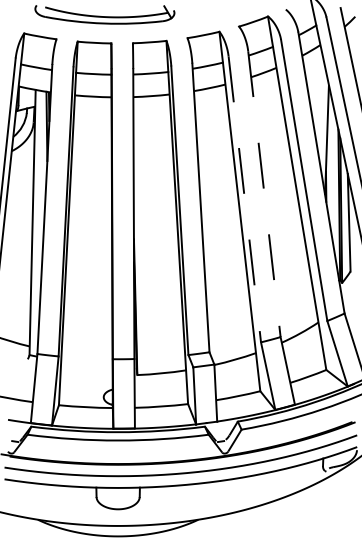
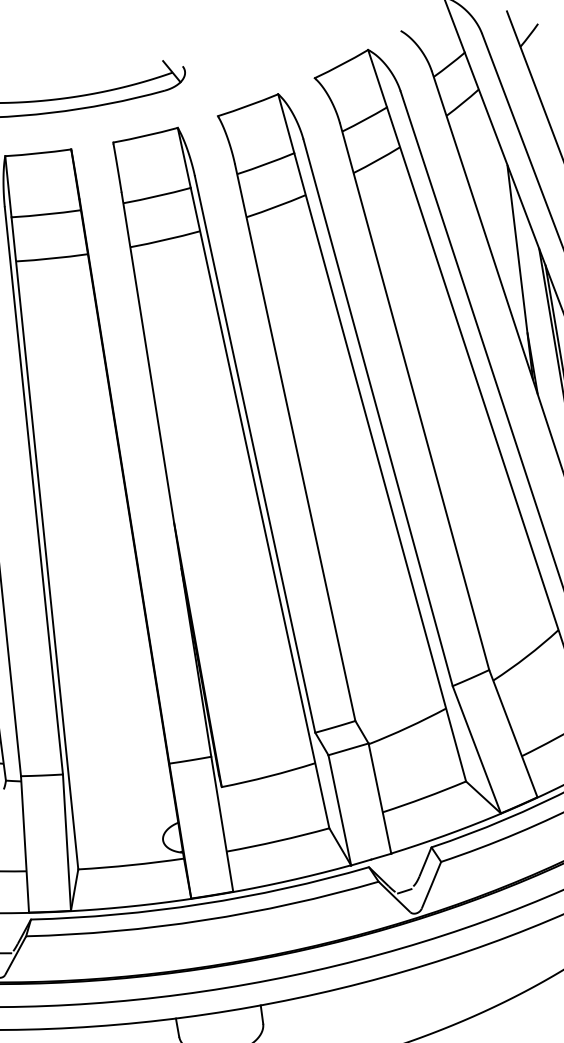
line: (264, 194) -> (414, 397), dashed -> solid
line: (244, 199) -> (377, 413), dashed -> solid

